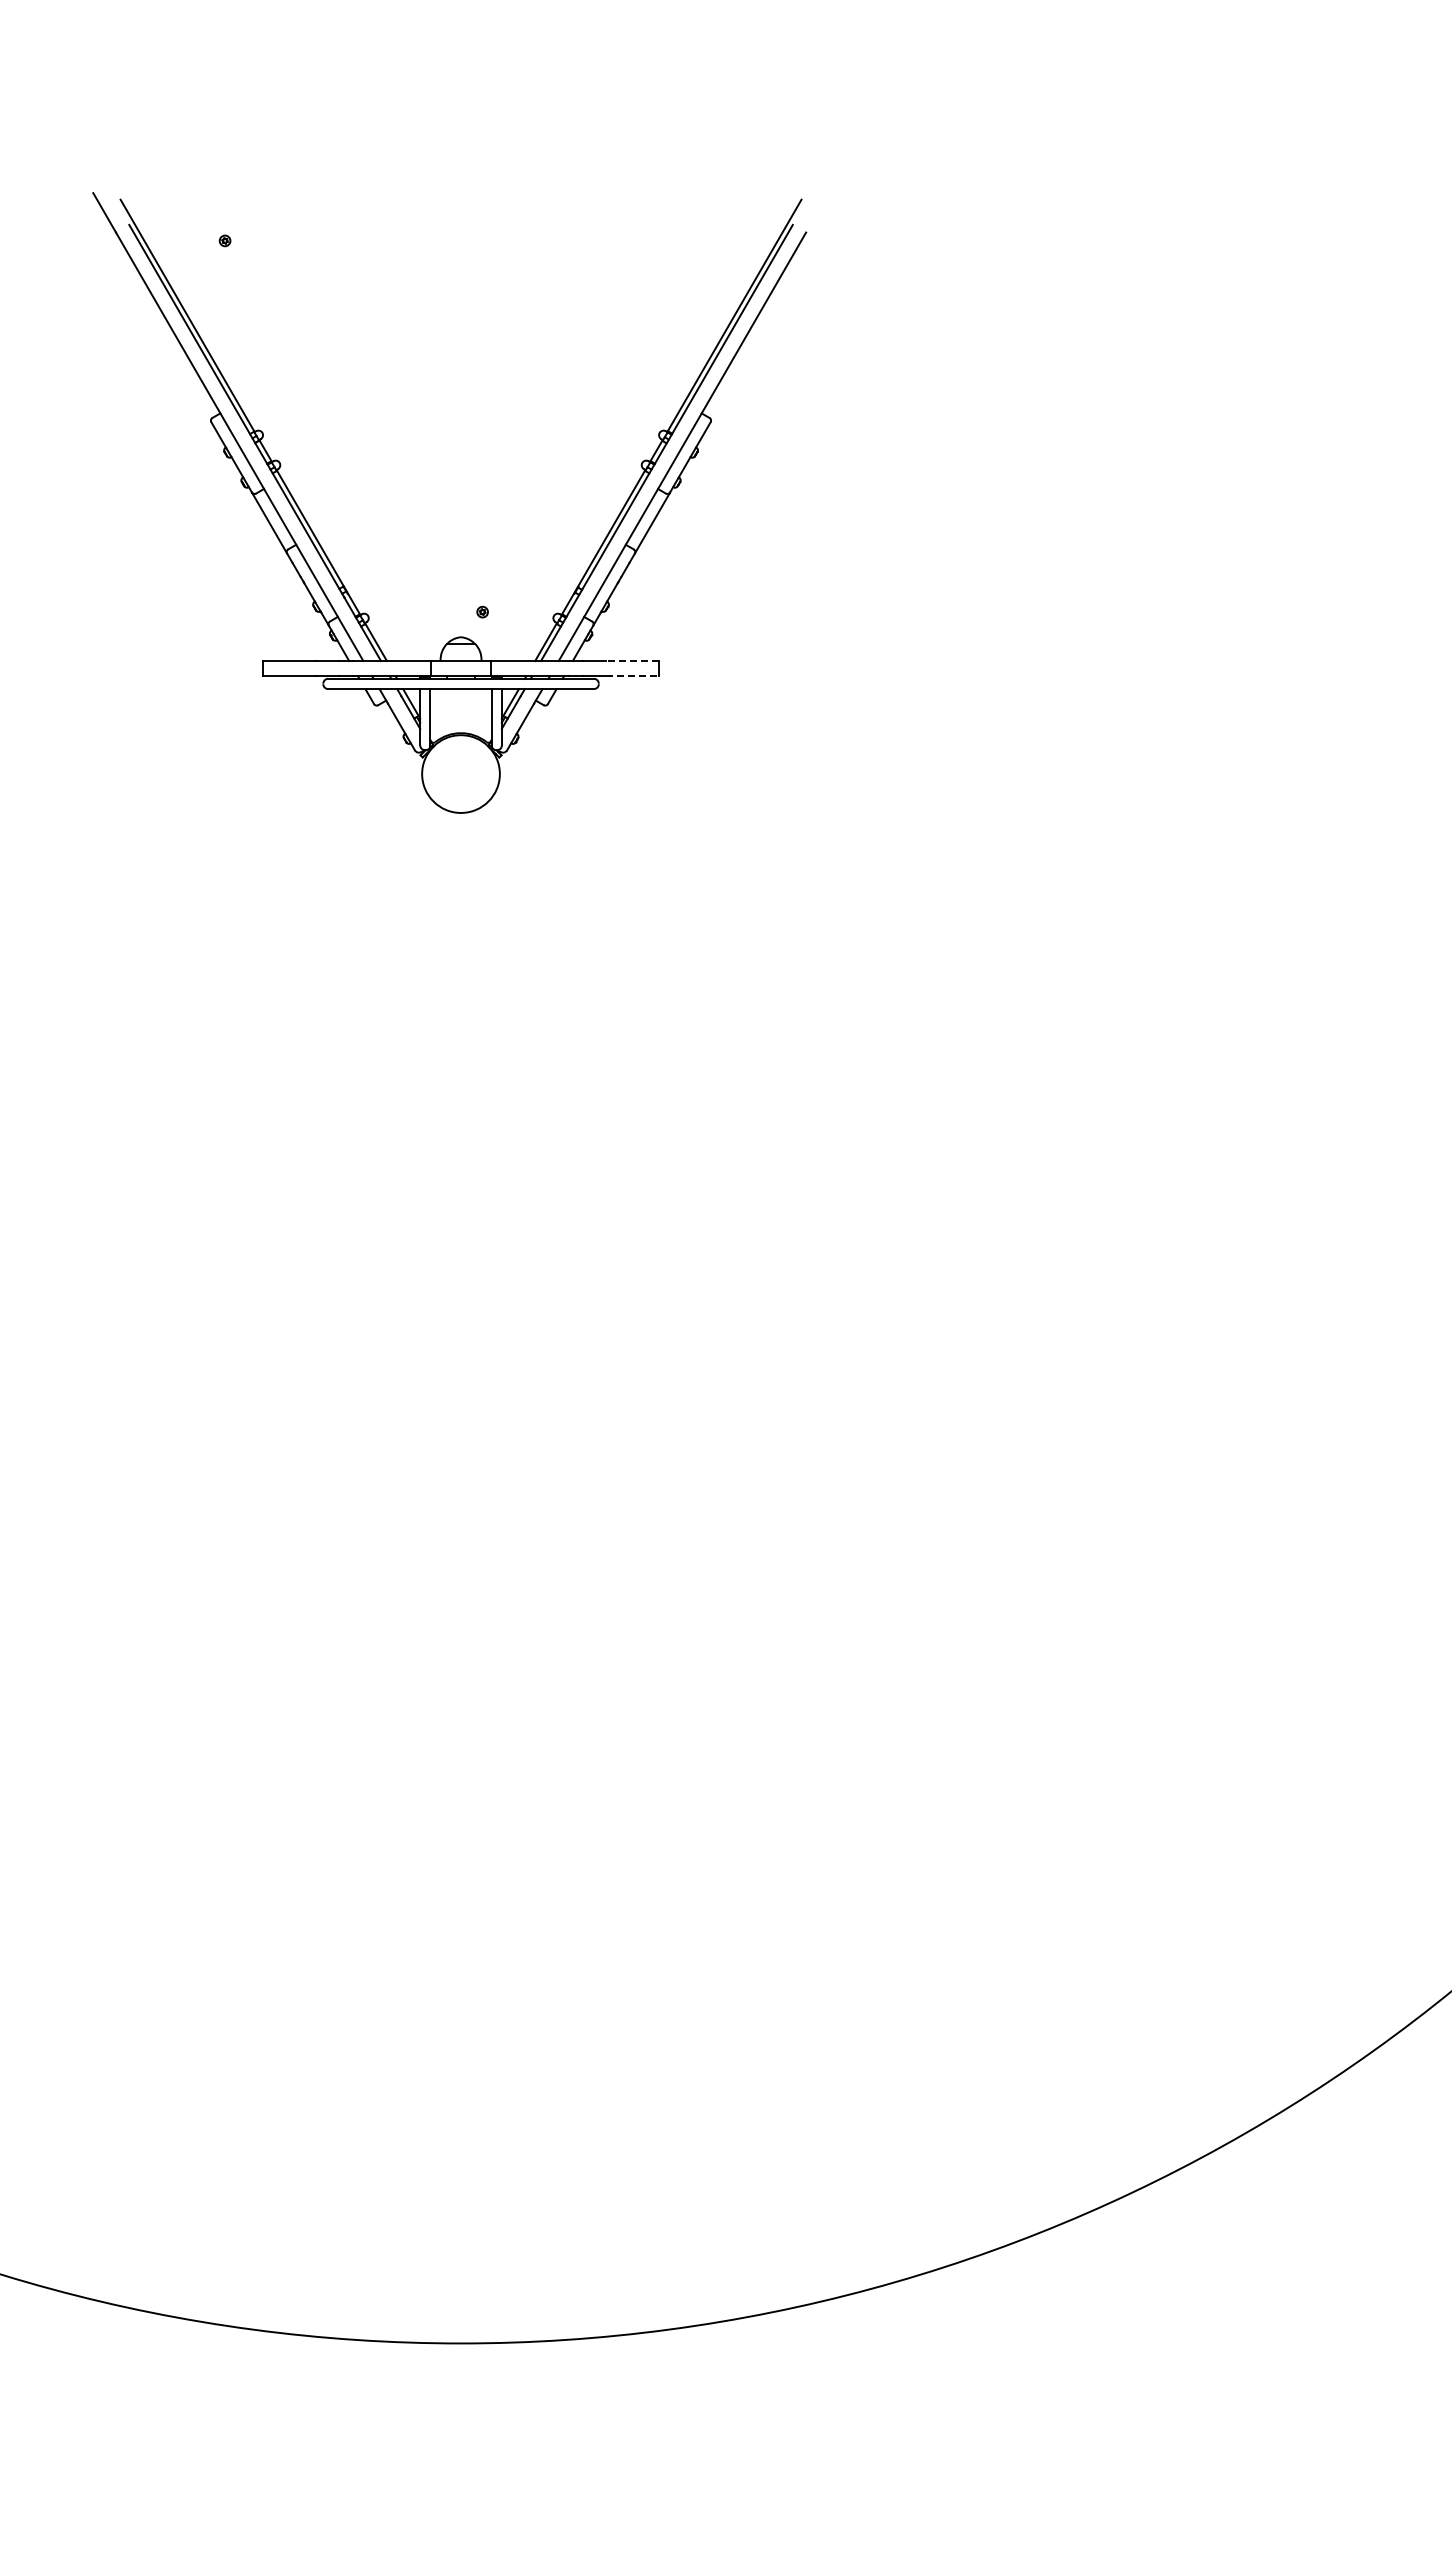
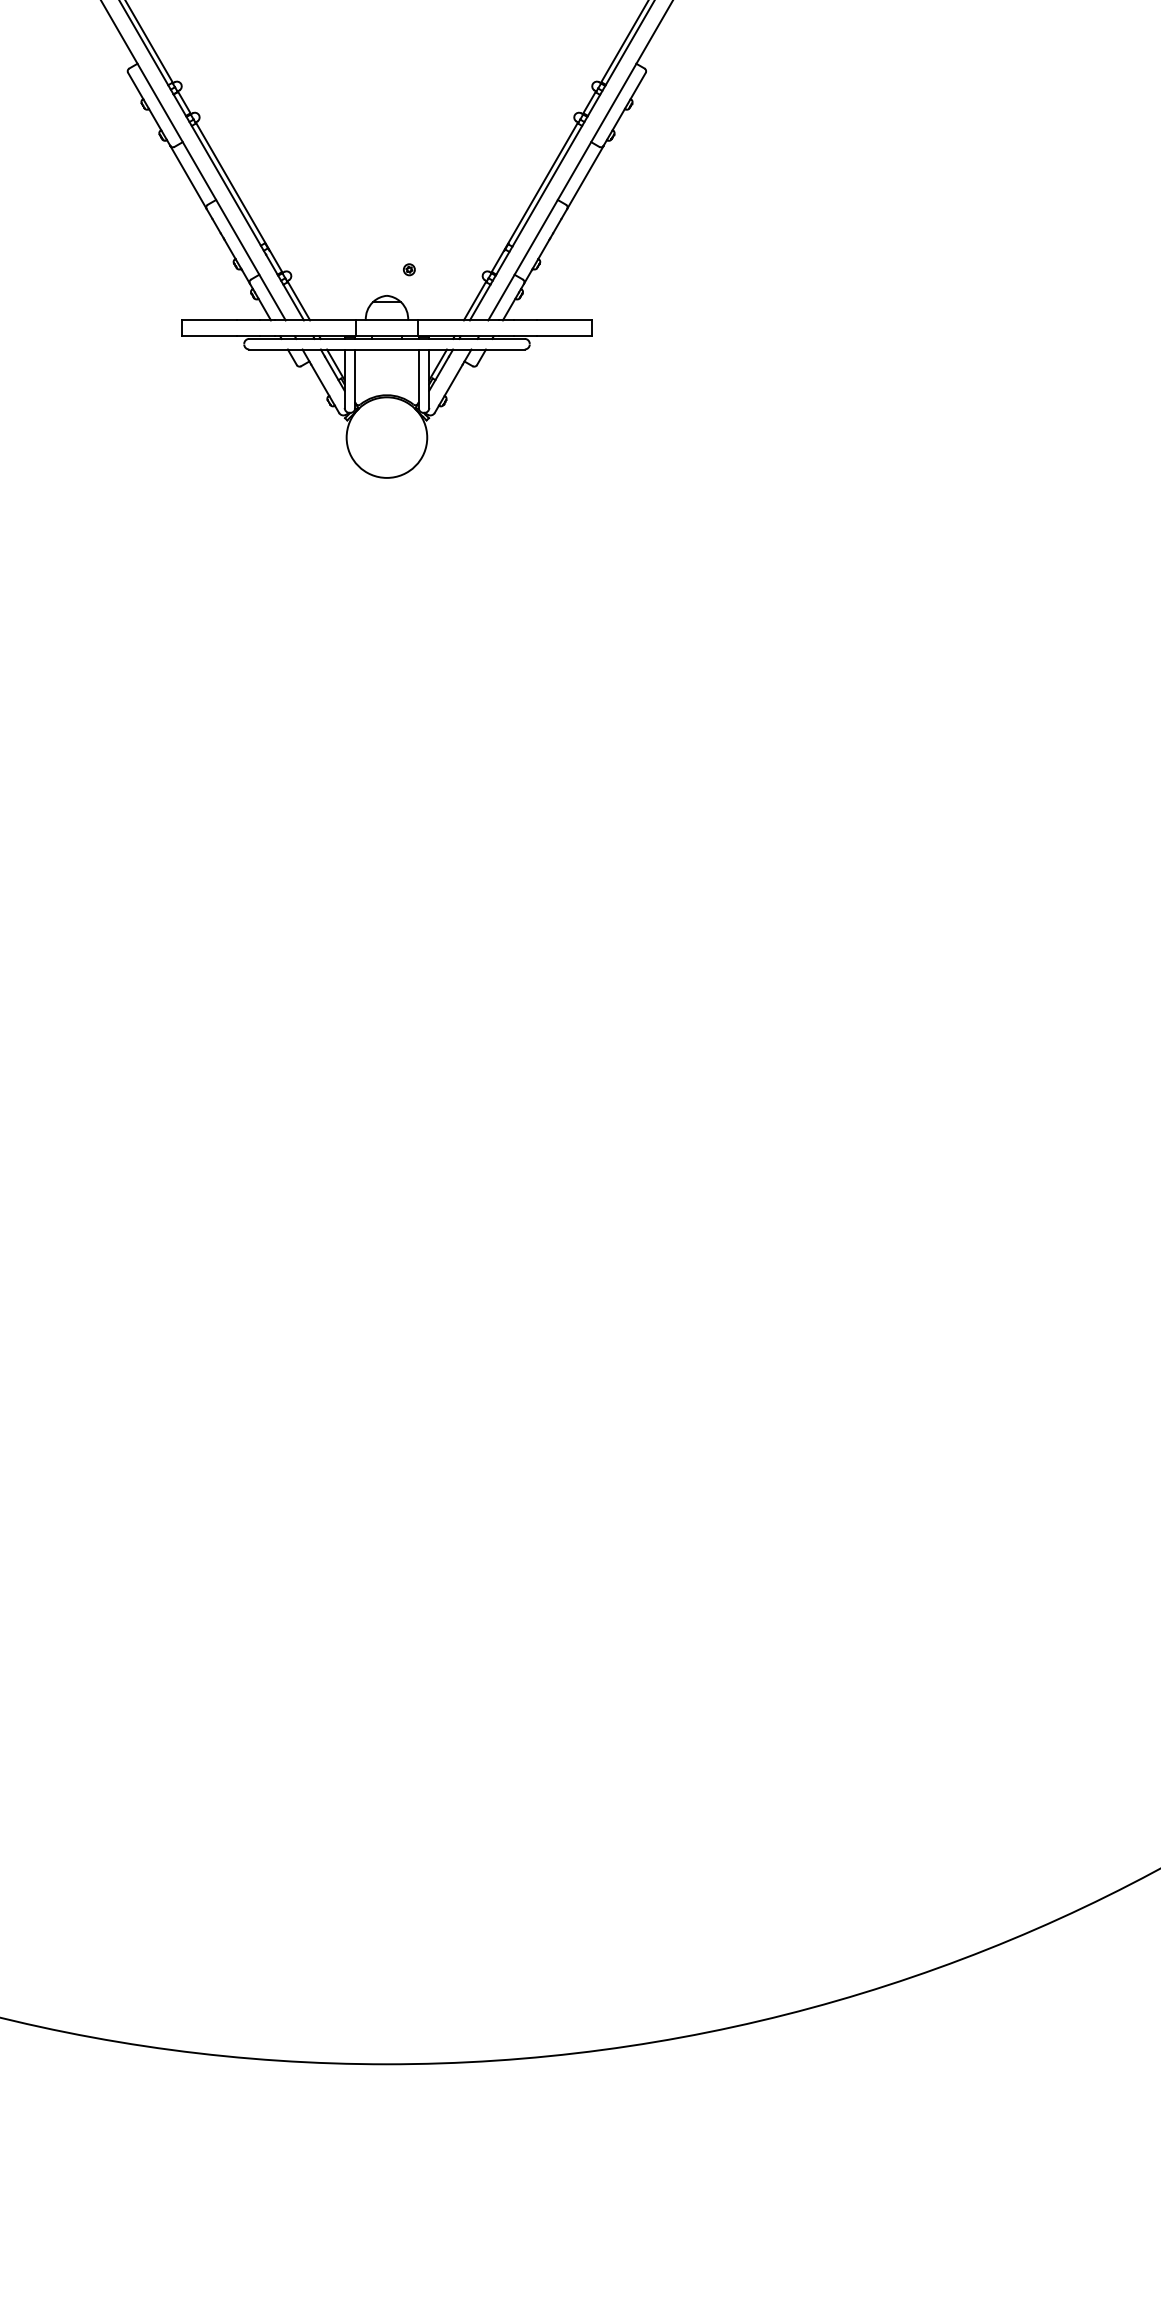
line: (632, 661) -> (564, 320), dashed -> solid
line: (632, 676) -> (564, 336), dashed -> solid

